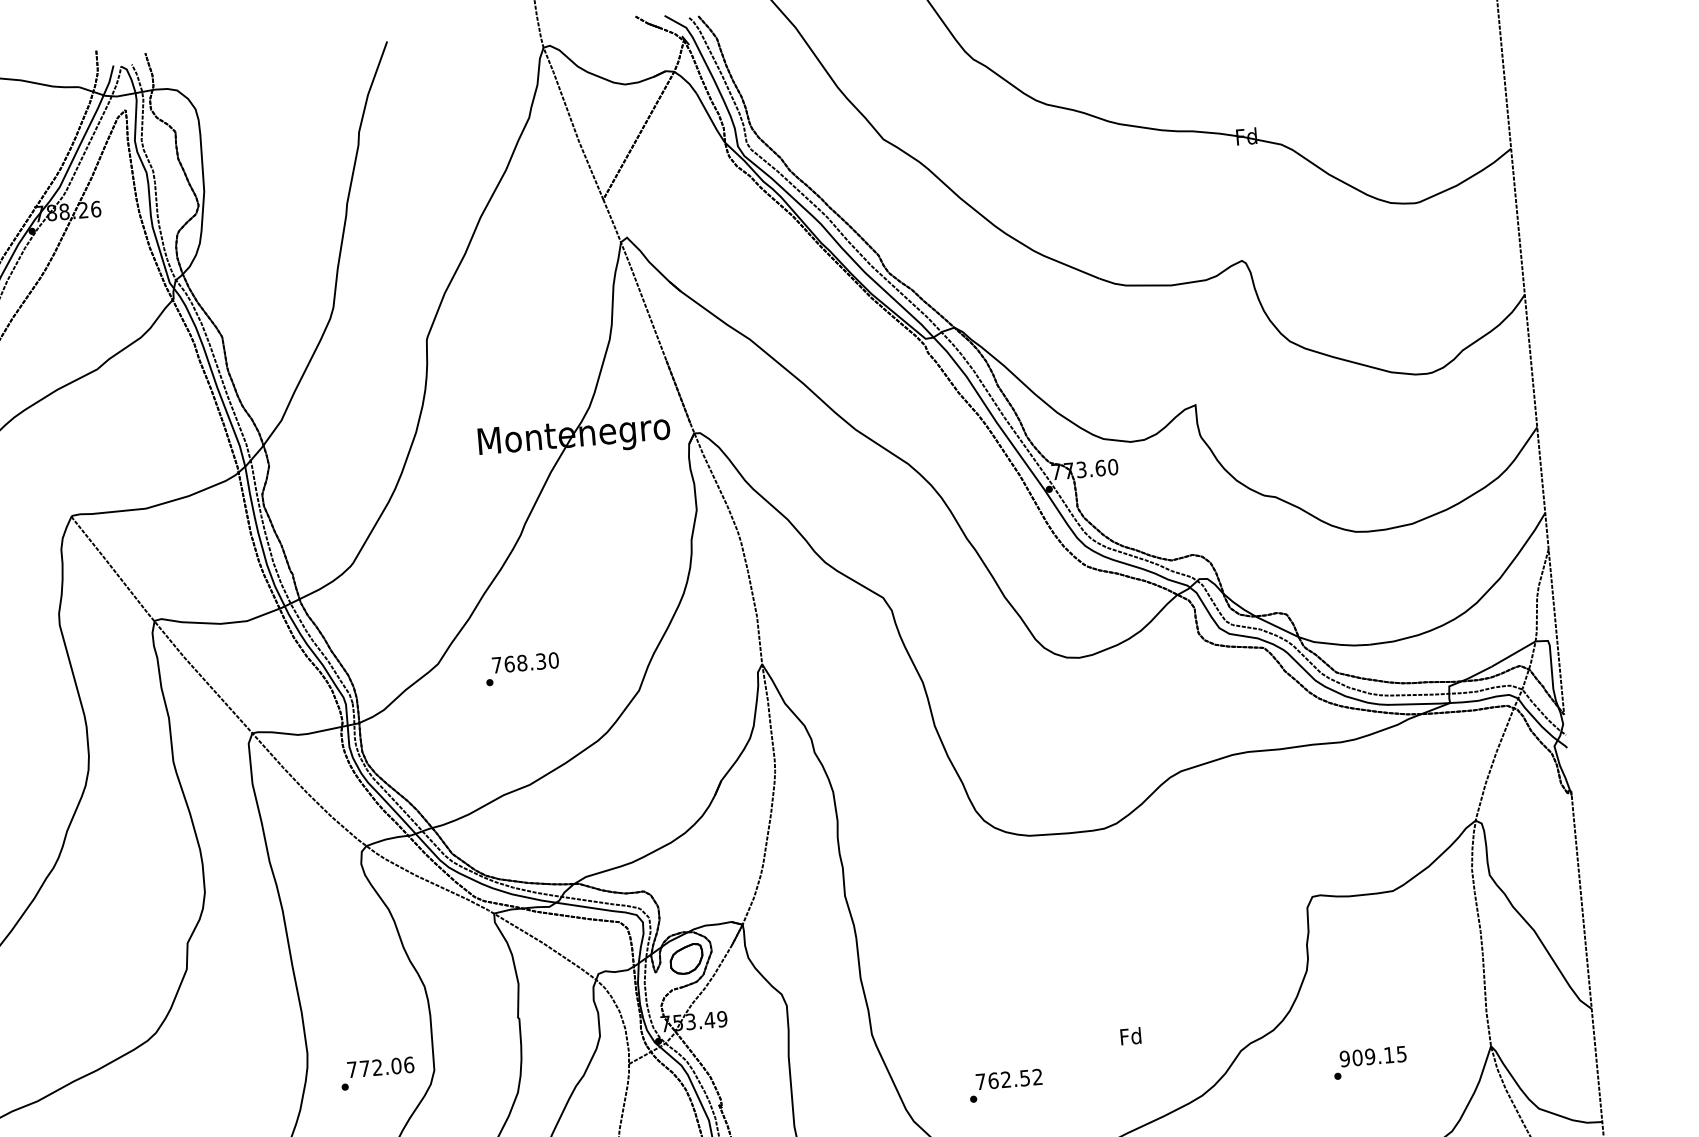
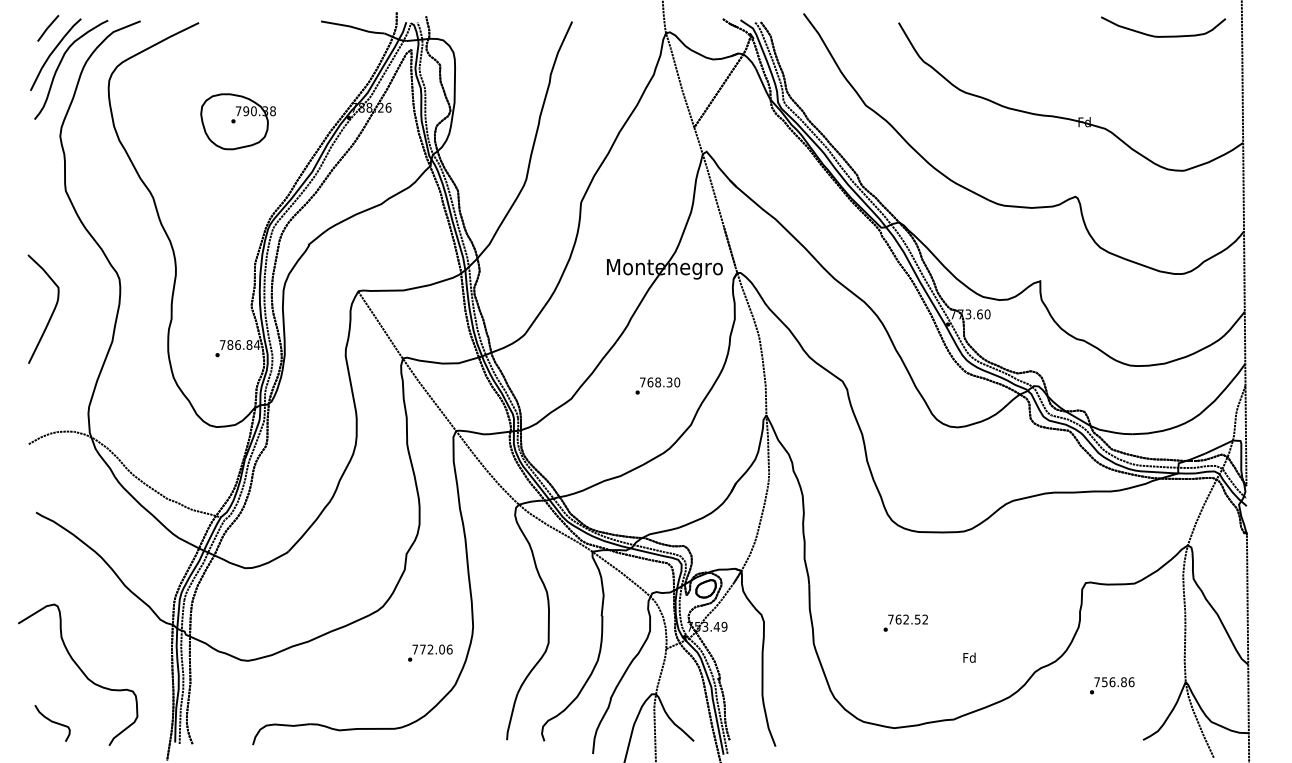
text: (521, 668) -> (657, 385), moved
text: (1373, 1057) -> (1114, 682), 909.15 -> 756.86
text: (377, 1072) -> (430, 652), moved
text: (1005, 1084) -> (905, 622), moved

